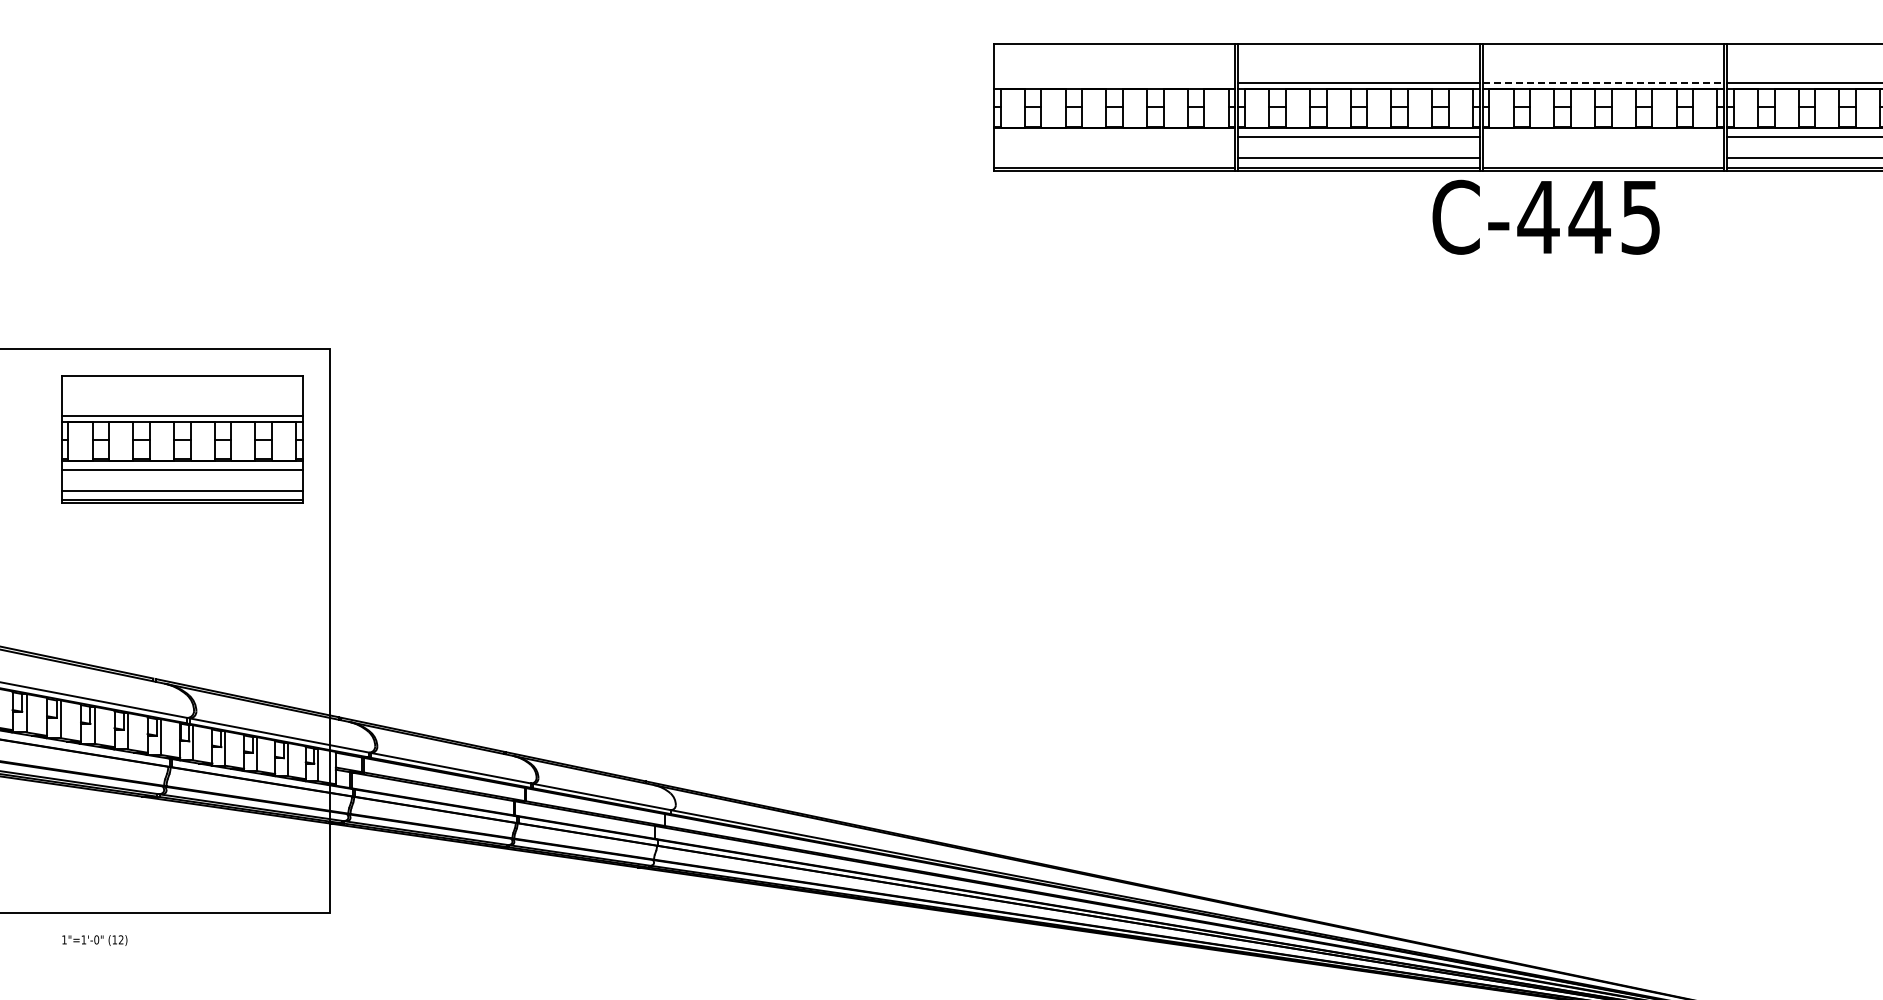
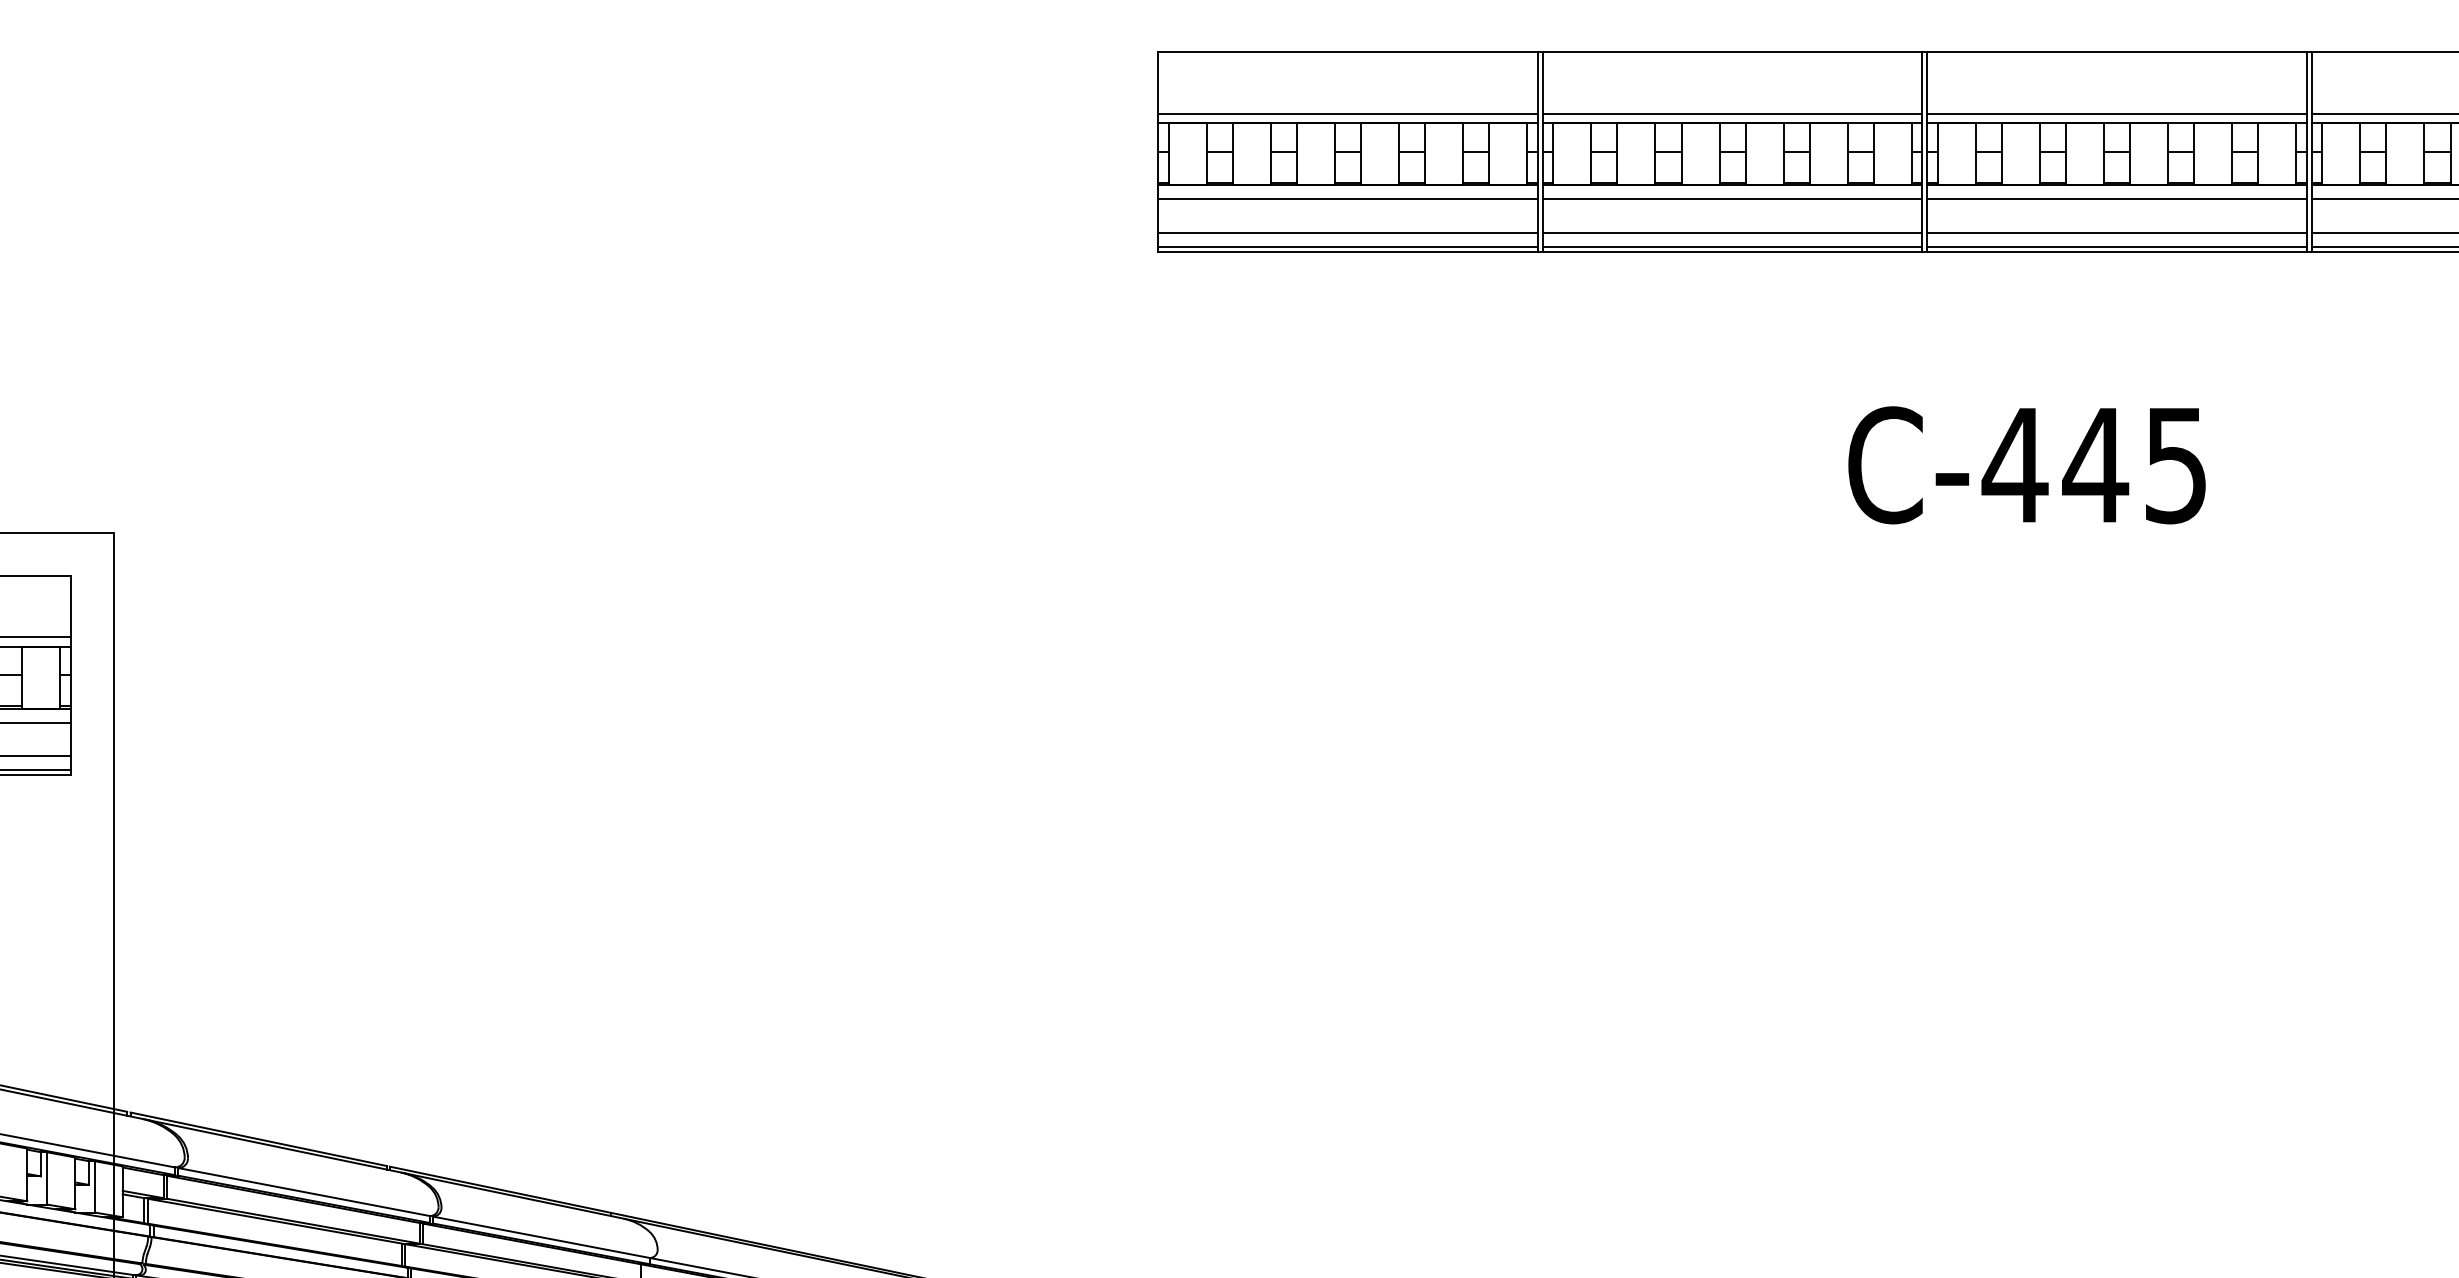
line: (1114, 83) -> (1347, 114), added
line: (1603, 83) -> (2117, 114), dashed -> solid
line: (1114, 137) -> (1347, 199), added
line: (1603, 137) -> (2117, 199), added
line: (1114, 158) -> (1347, 232), added
line: (1603, 158) -> (2117, 232), added
text: (1545, 216) -> (2026, 463), moved

